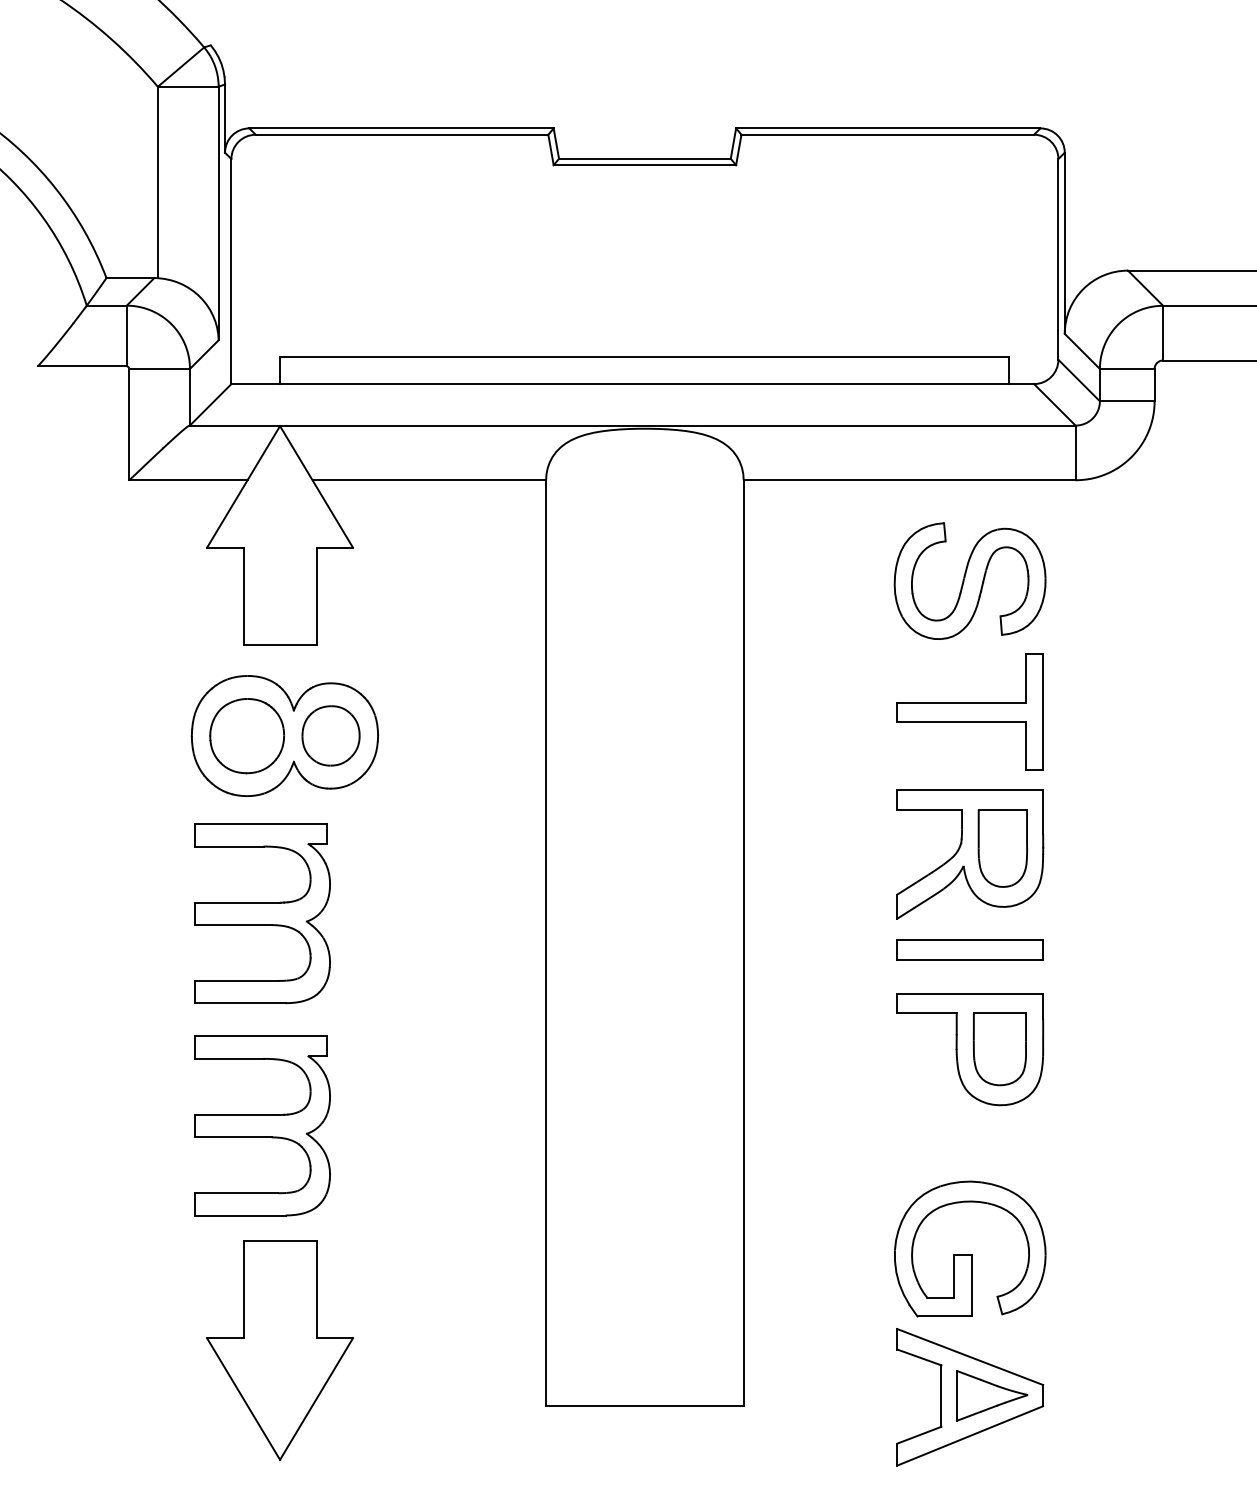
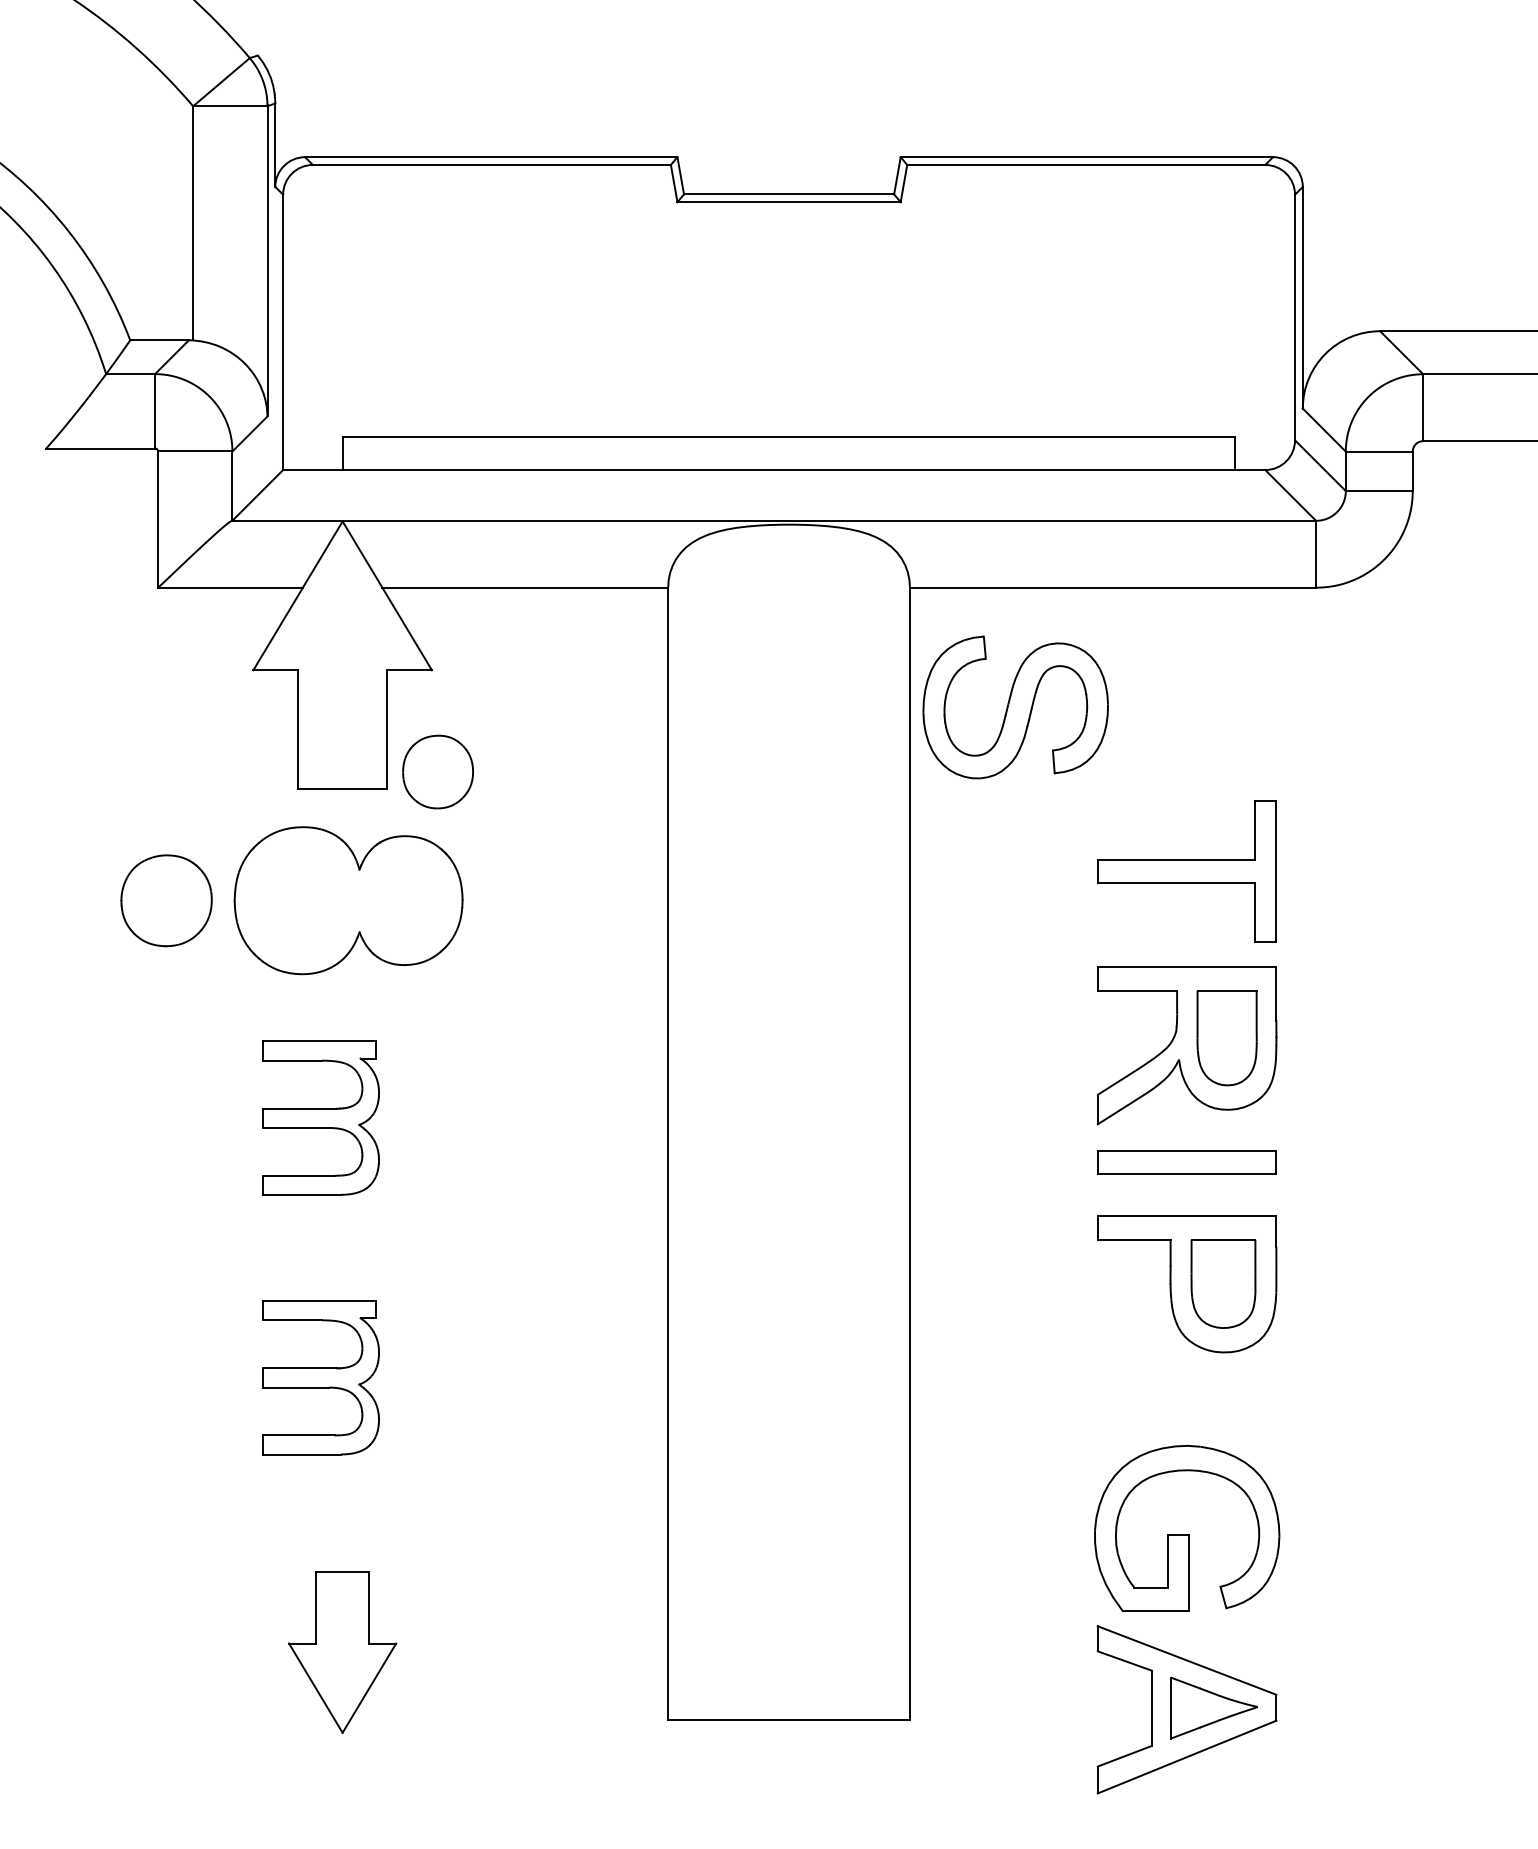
part: (969, 580) -> (1014, 706), moved
part: (330, 735) -> (437, 771), moved
part: (246, 736) -> (165, 901), moved
part: (262, 913) -> (321, 1117), size x0.7
part: (262, 1125) -> (321, 1377), size x0.7
part: (279, 1350) -> (341, 1652), size x0.6

